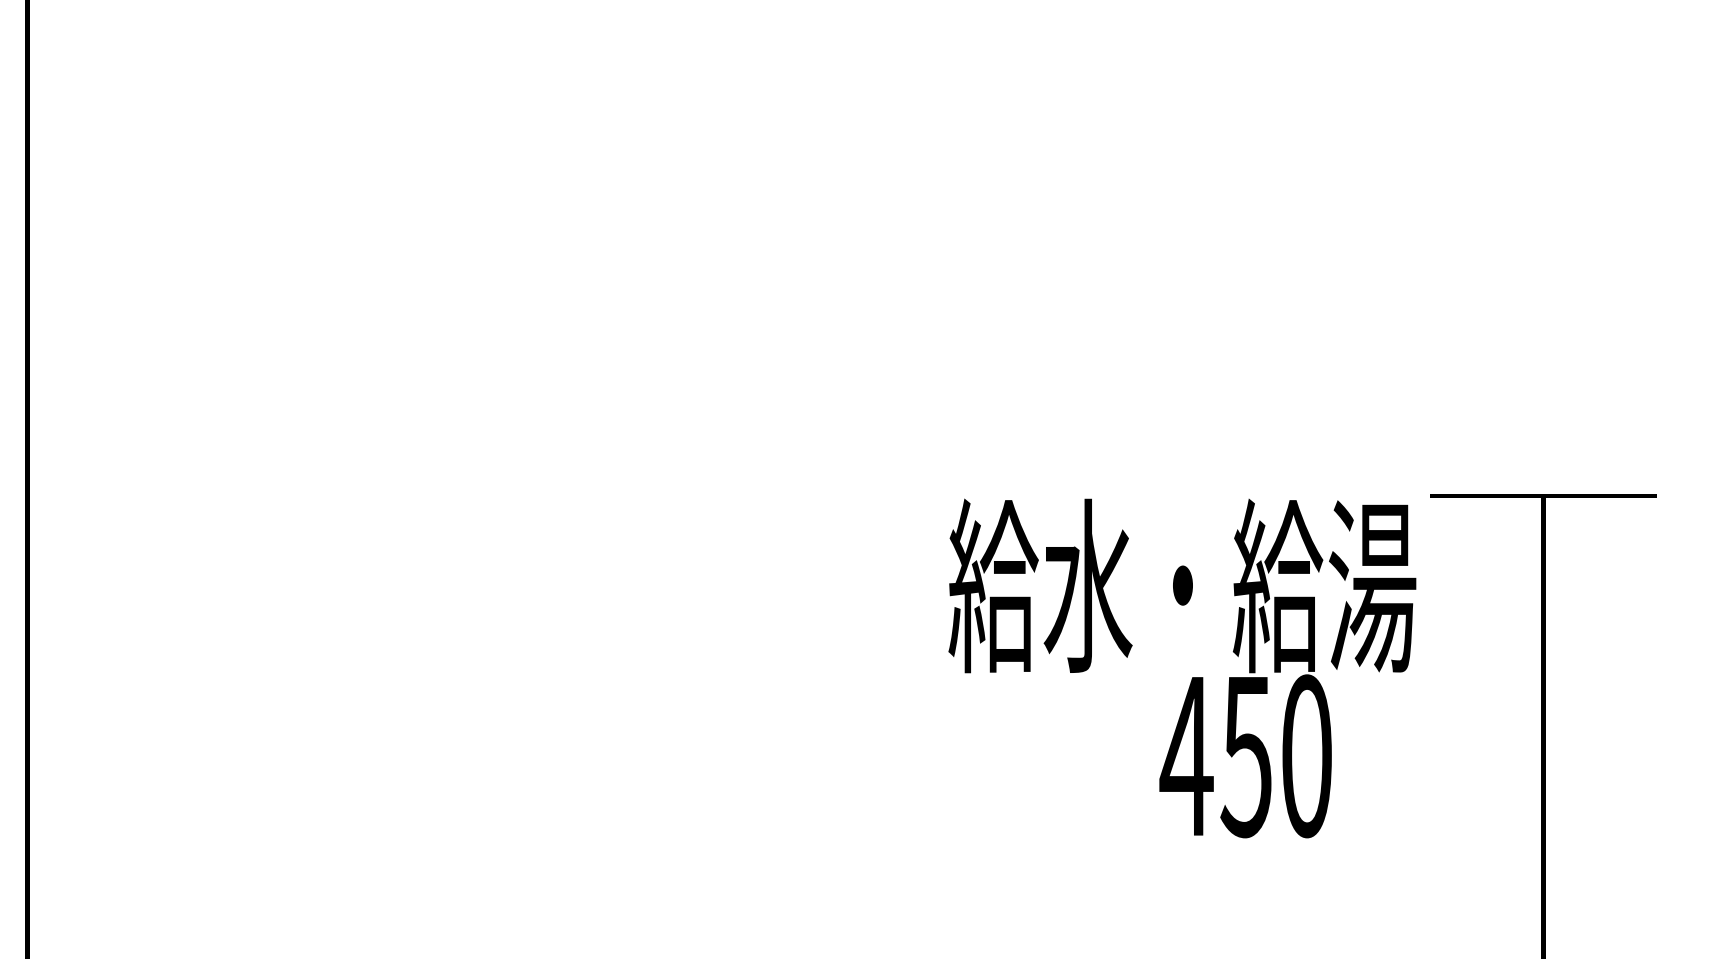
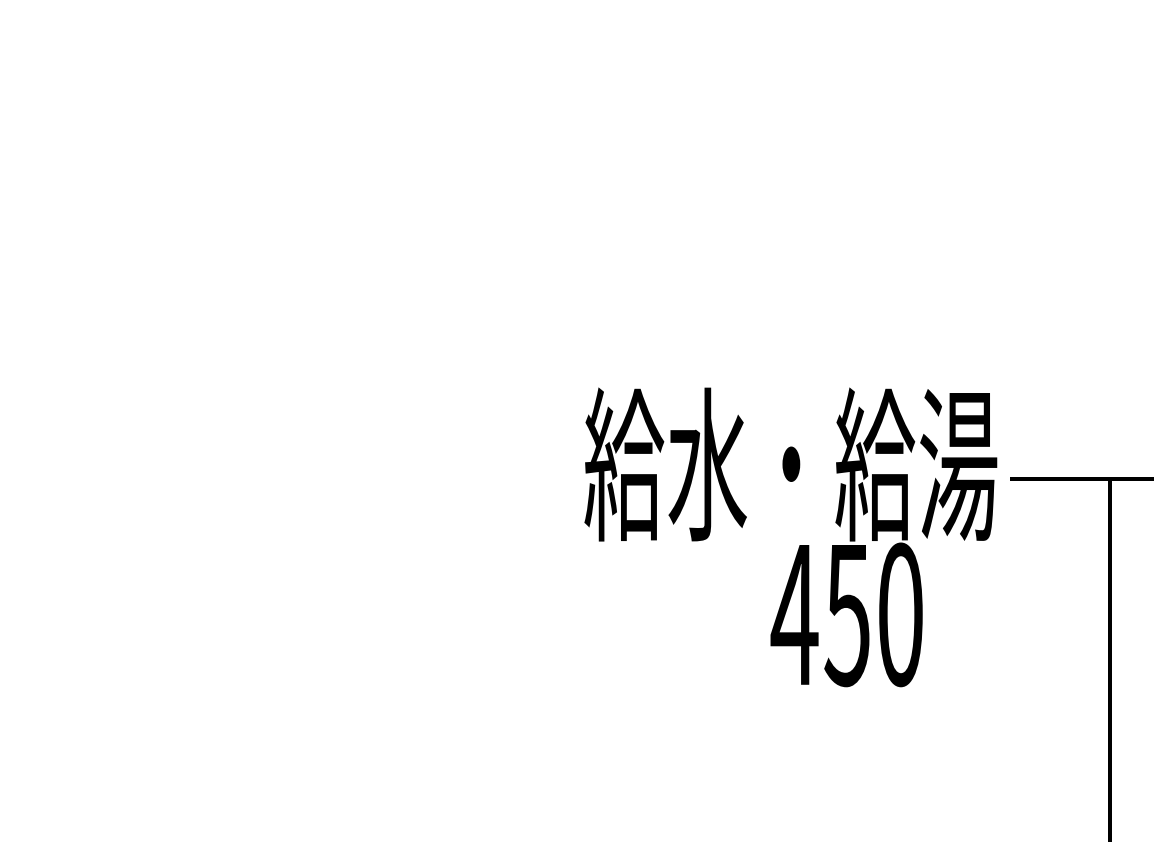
text: (1182, 668) -> (790, 537), moved

